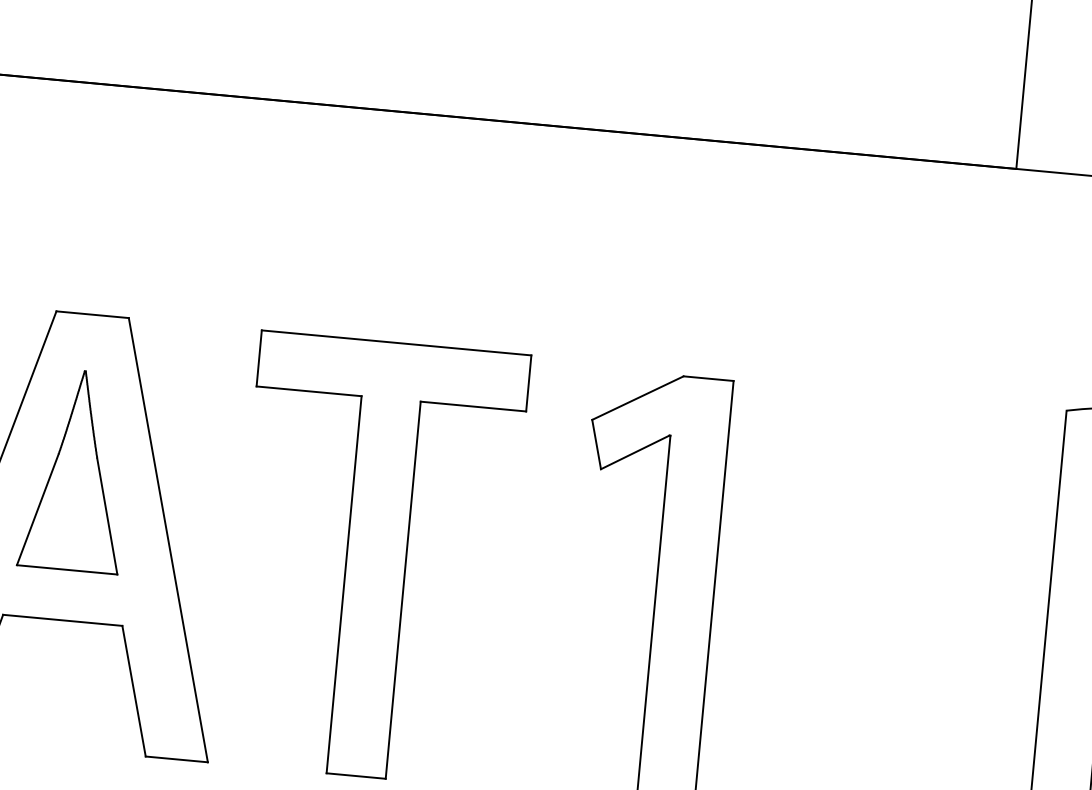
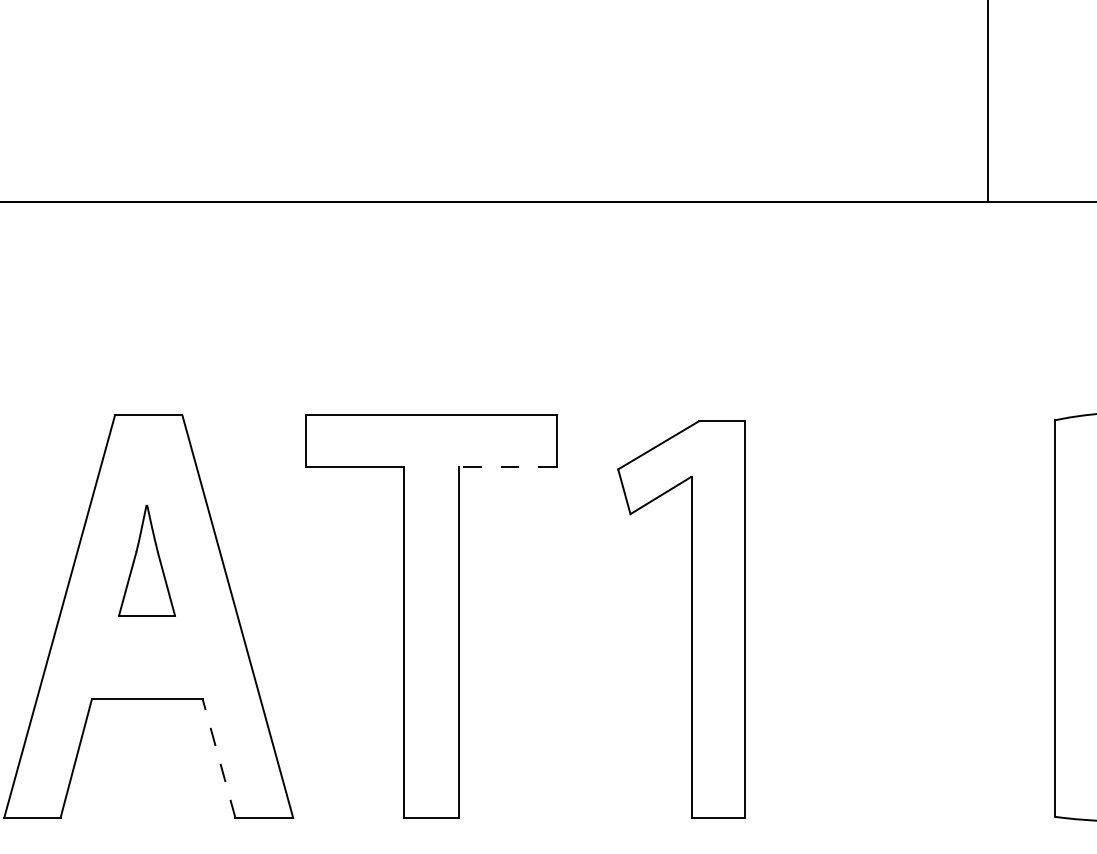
line: (473, 406) -> (507, 467), solid -> dashed
part: (75, 470) -> (146, 560), size x0.6
line: (133, 690) -> (218, 758), solid -> dashed

